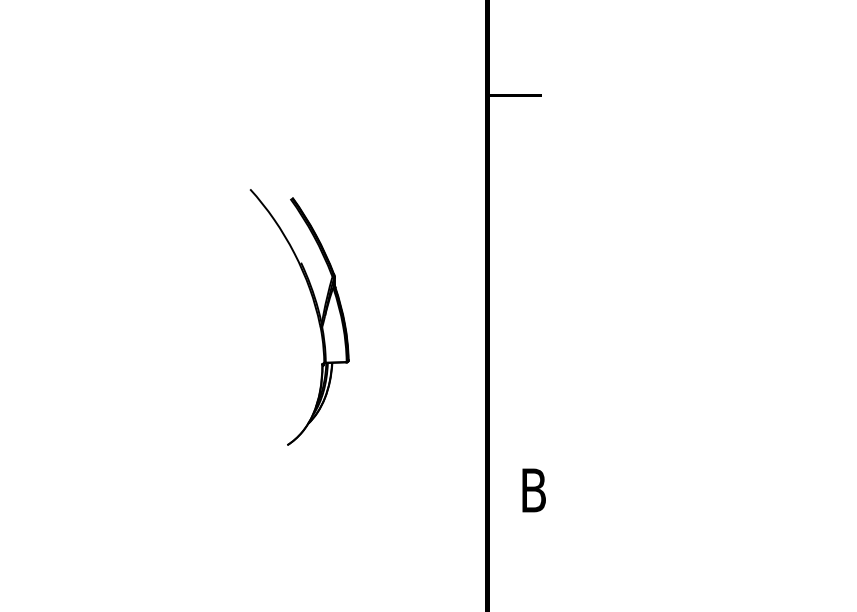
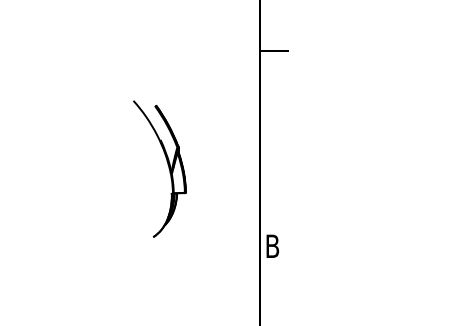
text: (533, 488) -> (272, 245), moved

